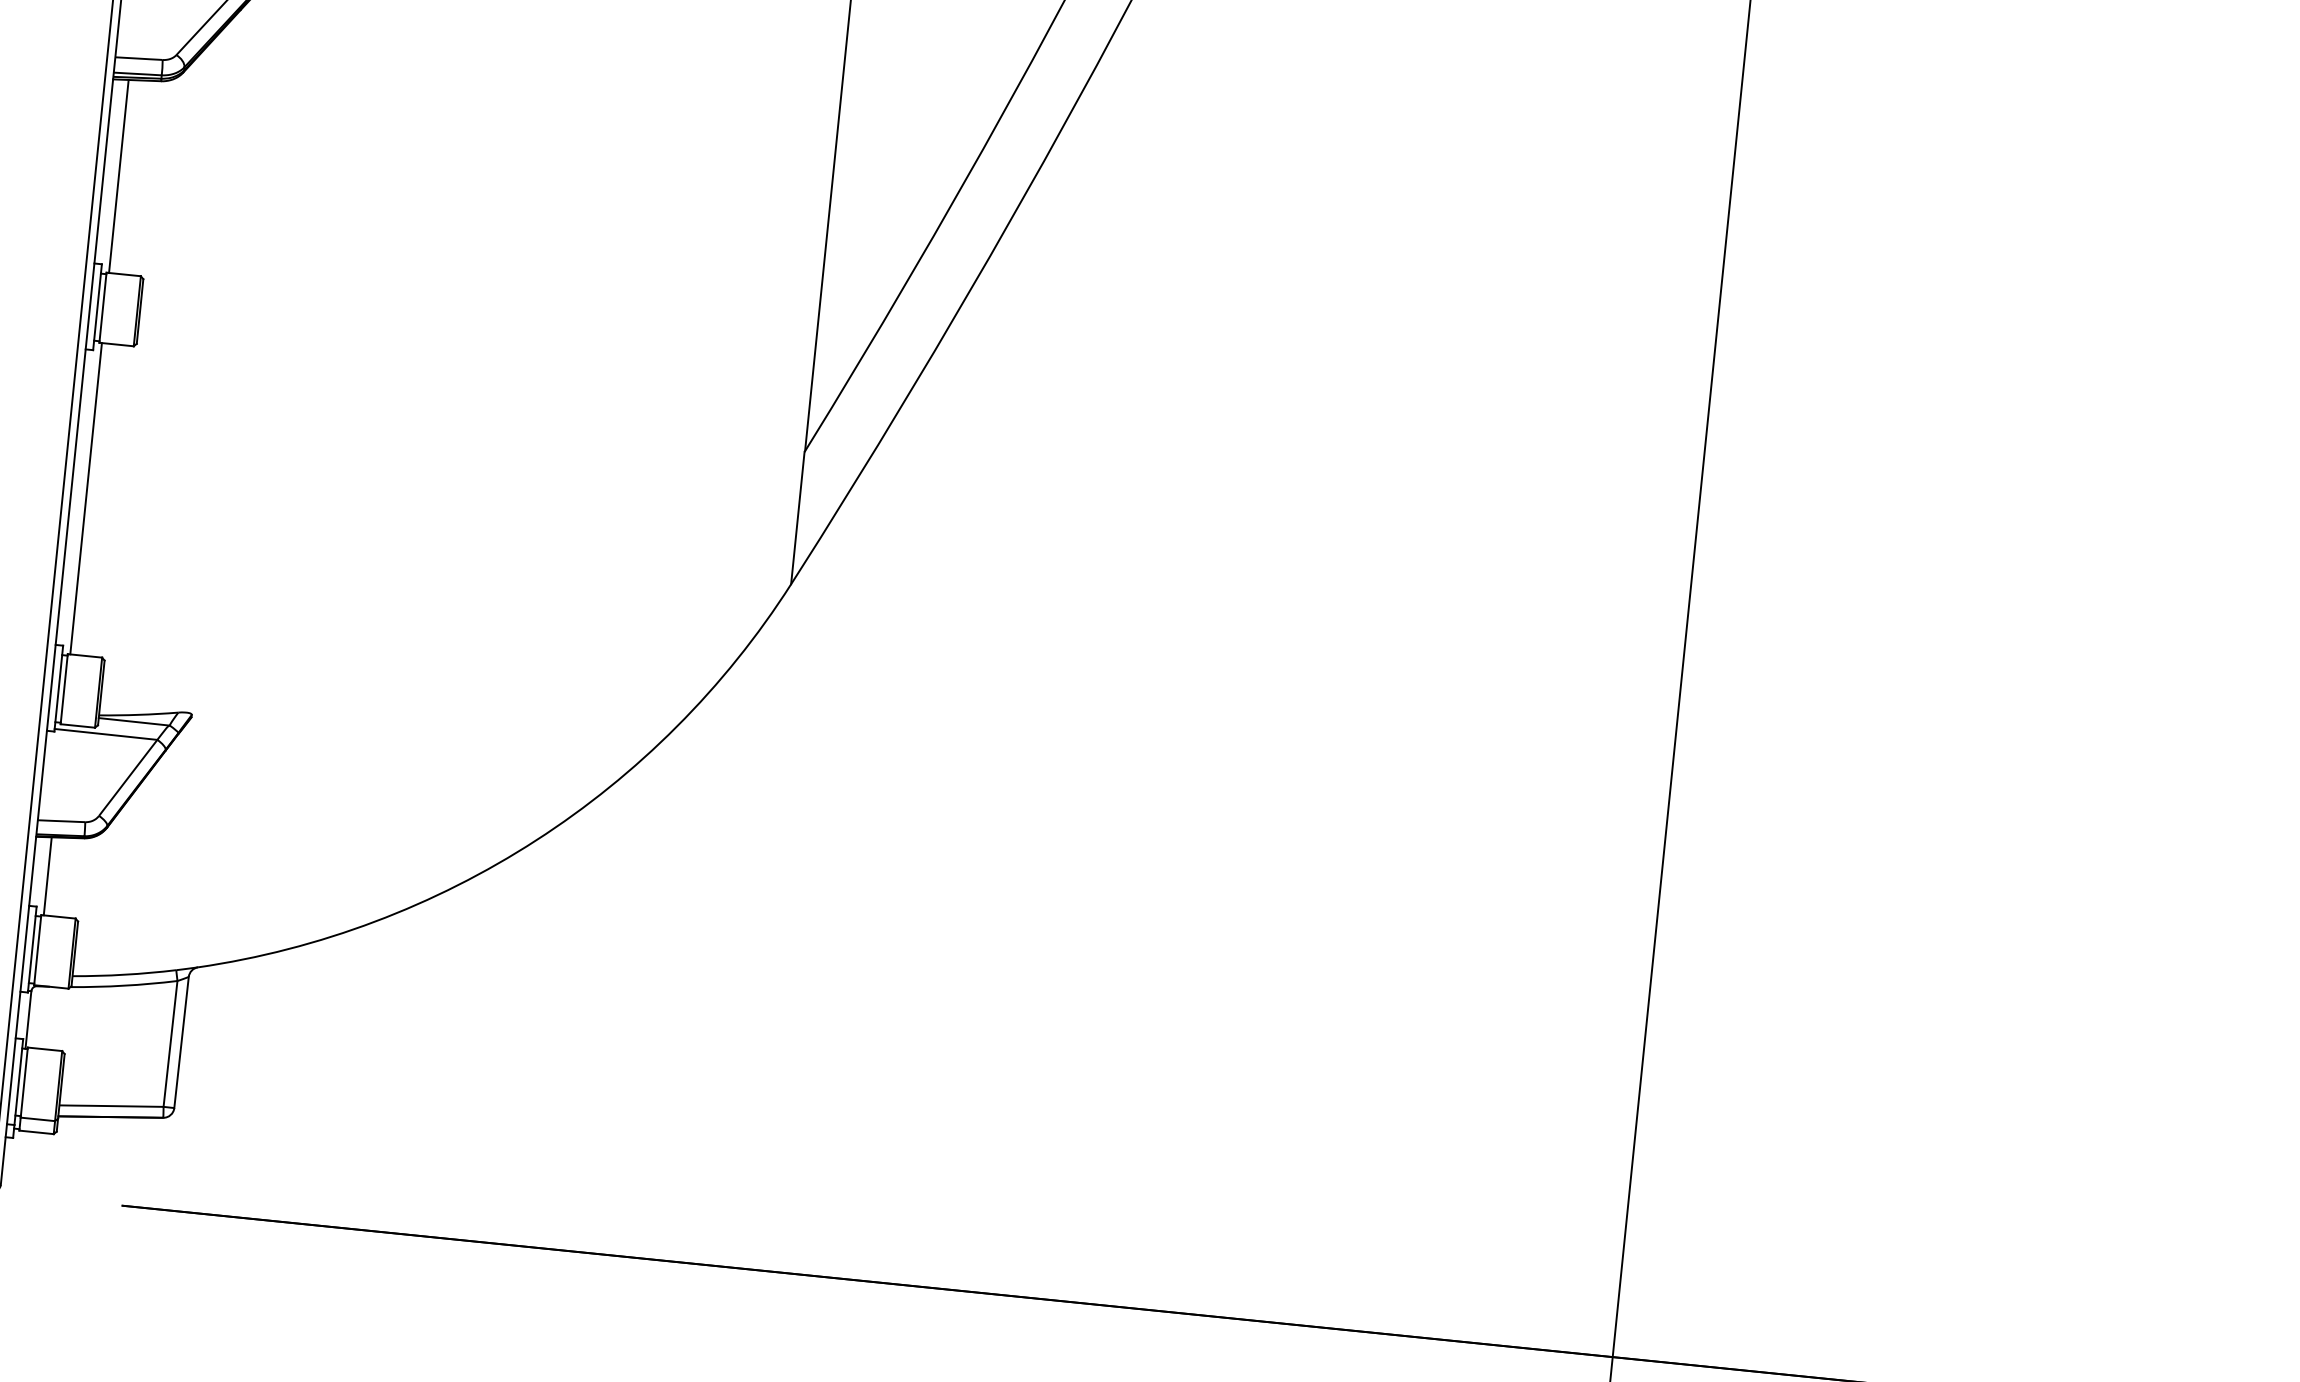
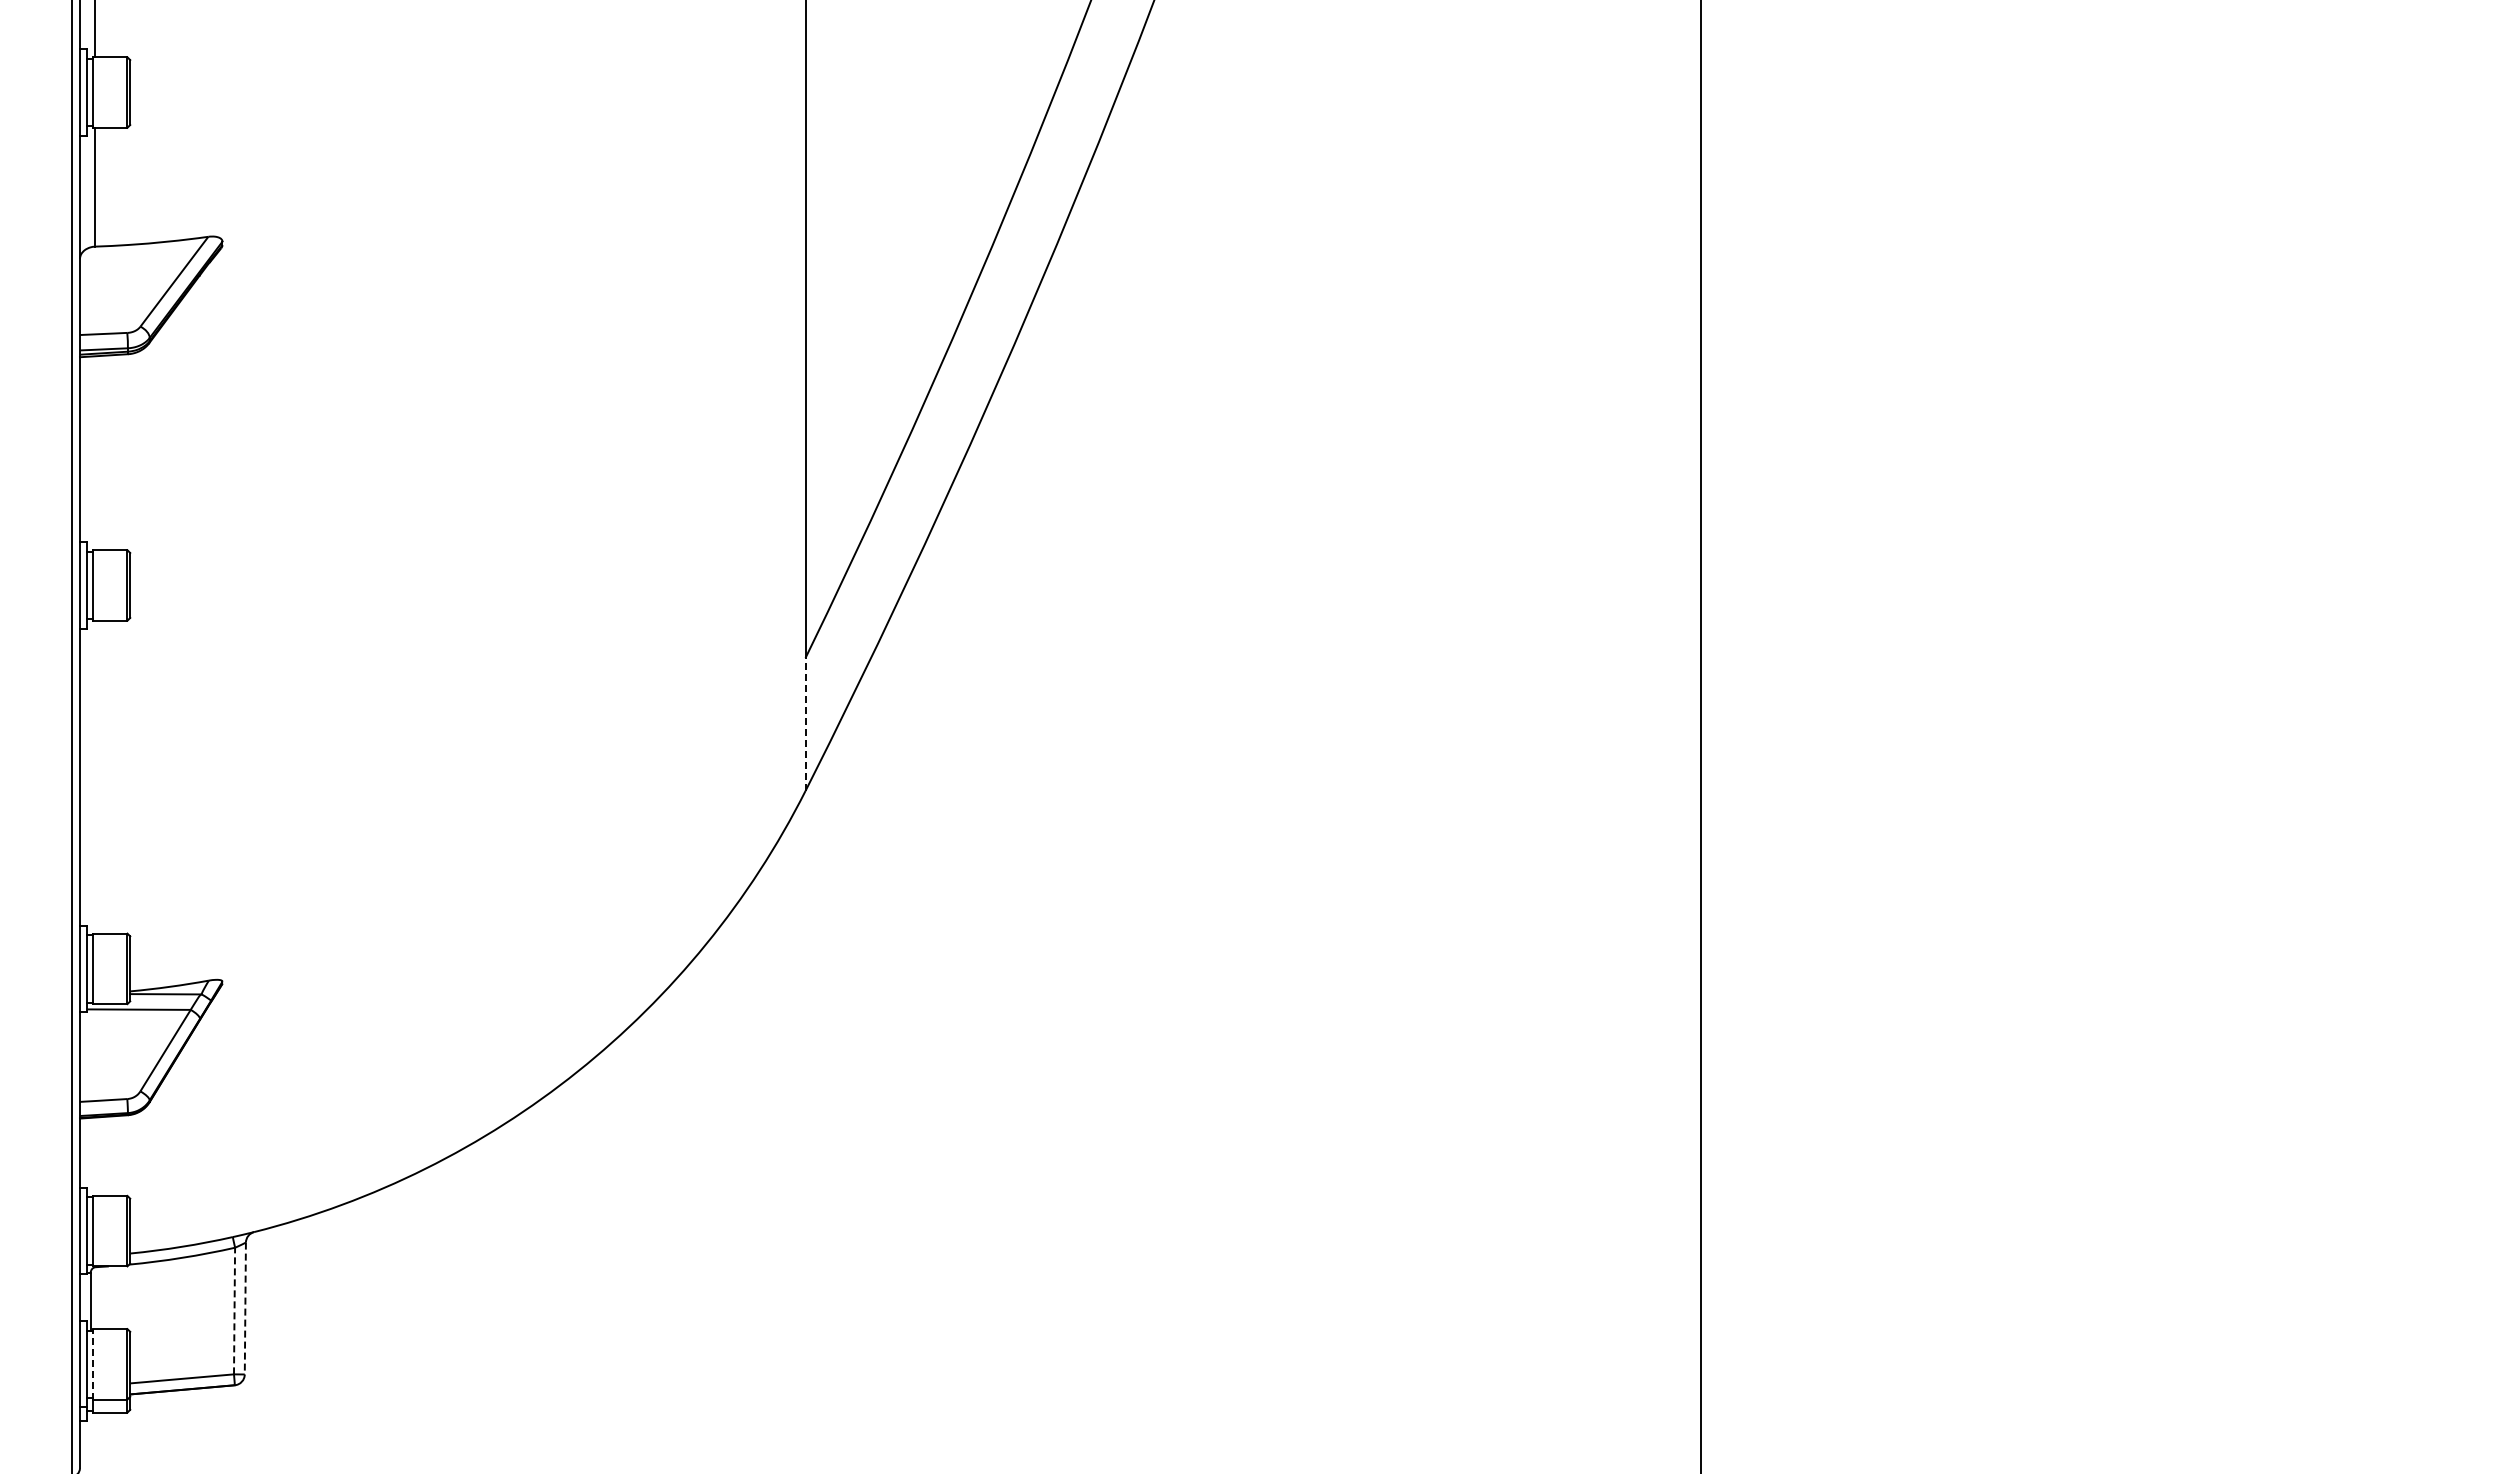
line: (118, 176) -> (95, 453), removed
line: (86, 498) -> (95, 776), removed
line: (797, 518) -> (805, 724), solid -> dashed
line: (47, 876) -> (95, 1156), removed
line: (181, 1042) -> (245, 1308), solid -> dashed
line: (170, 1043) -> (234, 1310), solid -> dashed
line: (23, 1081) -> (92, 1363), solid -> dashed

